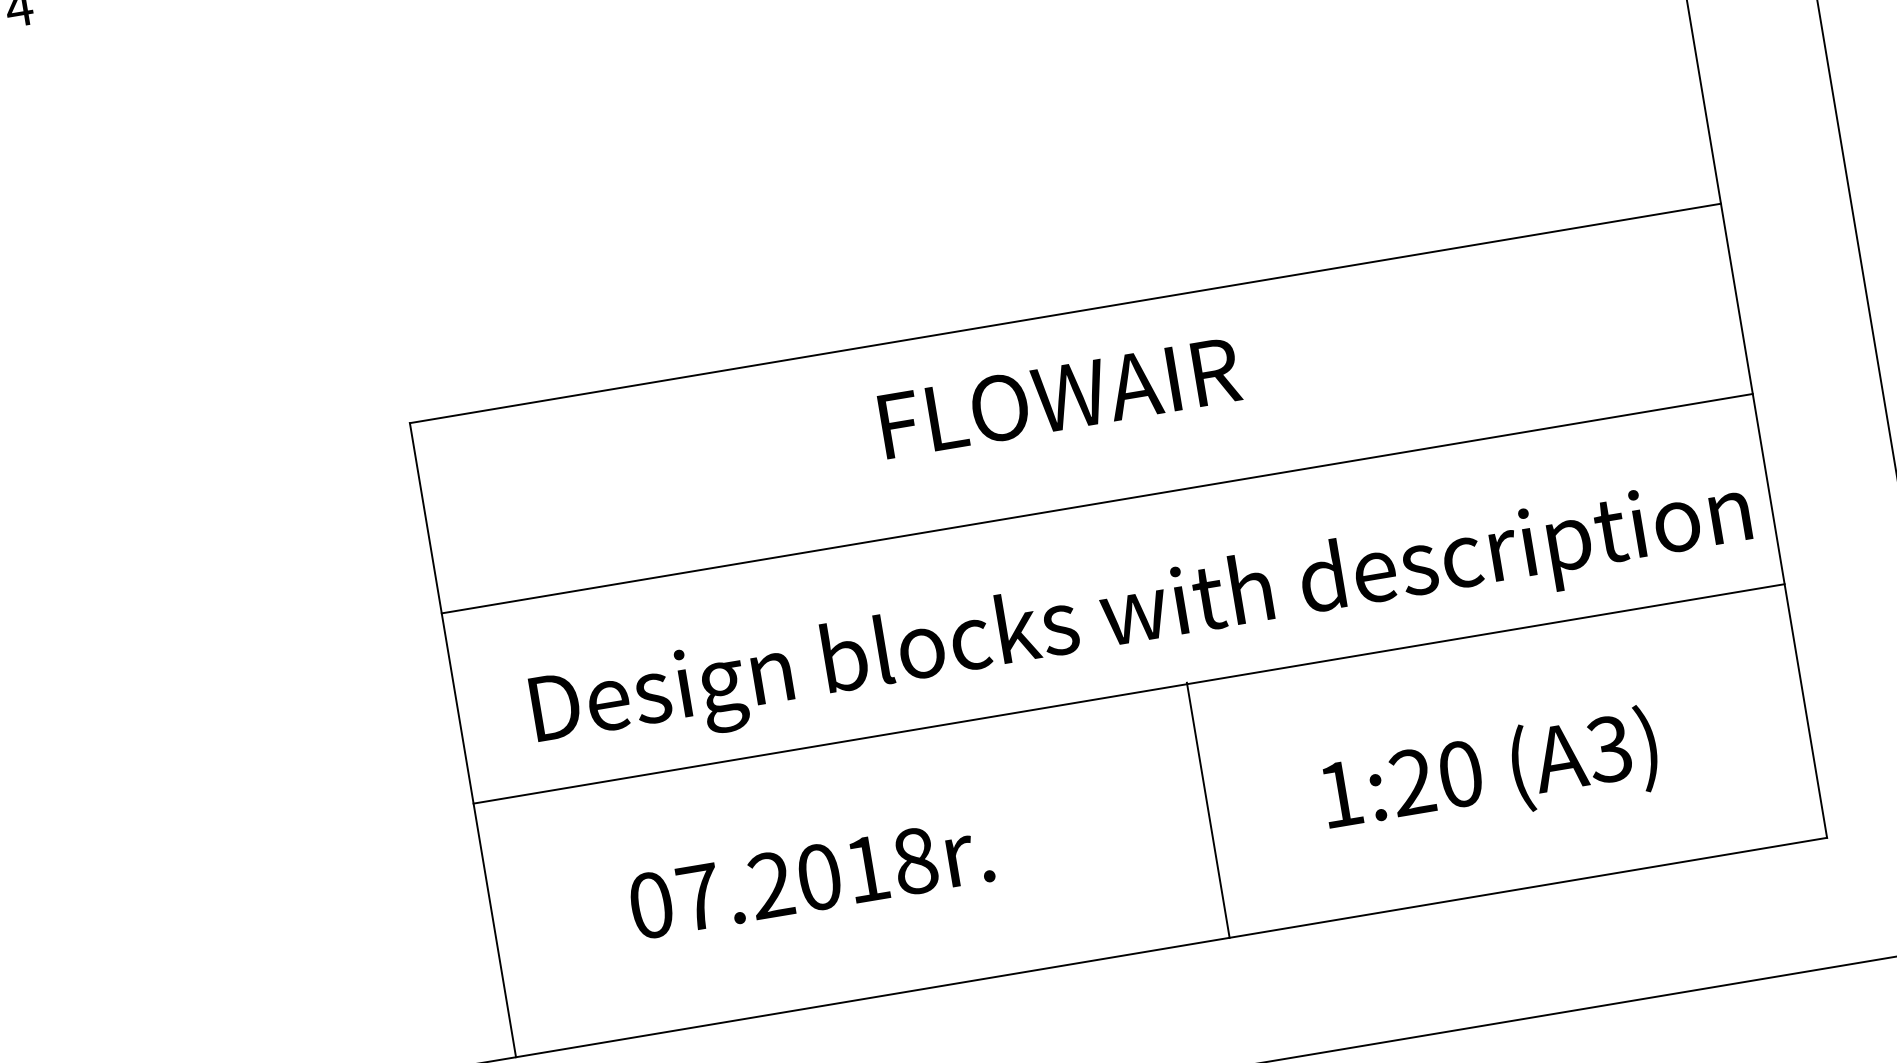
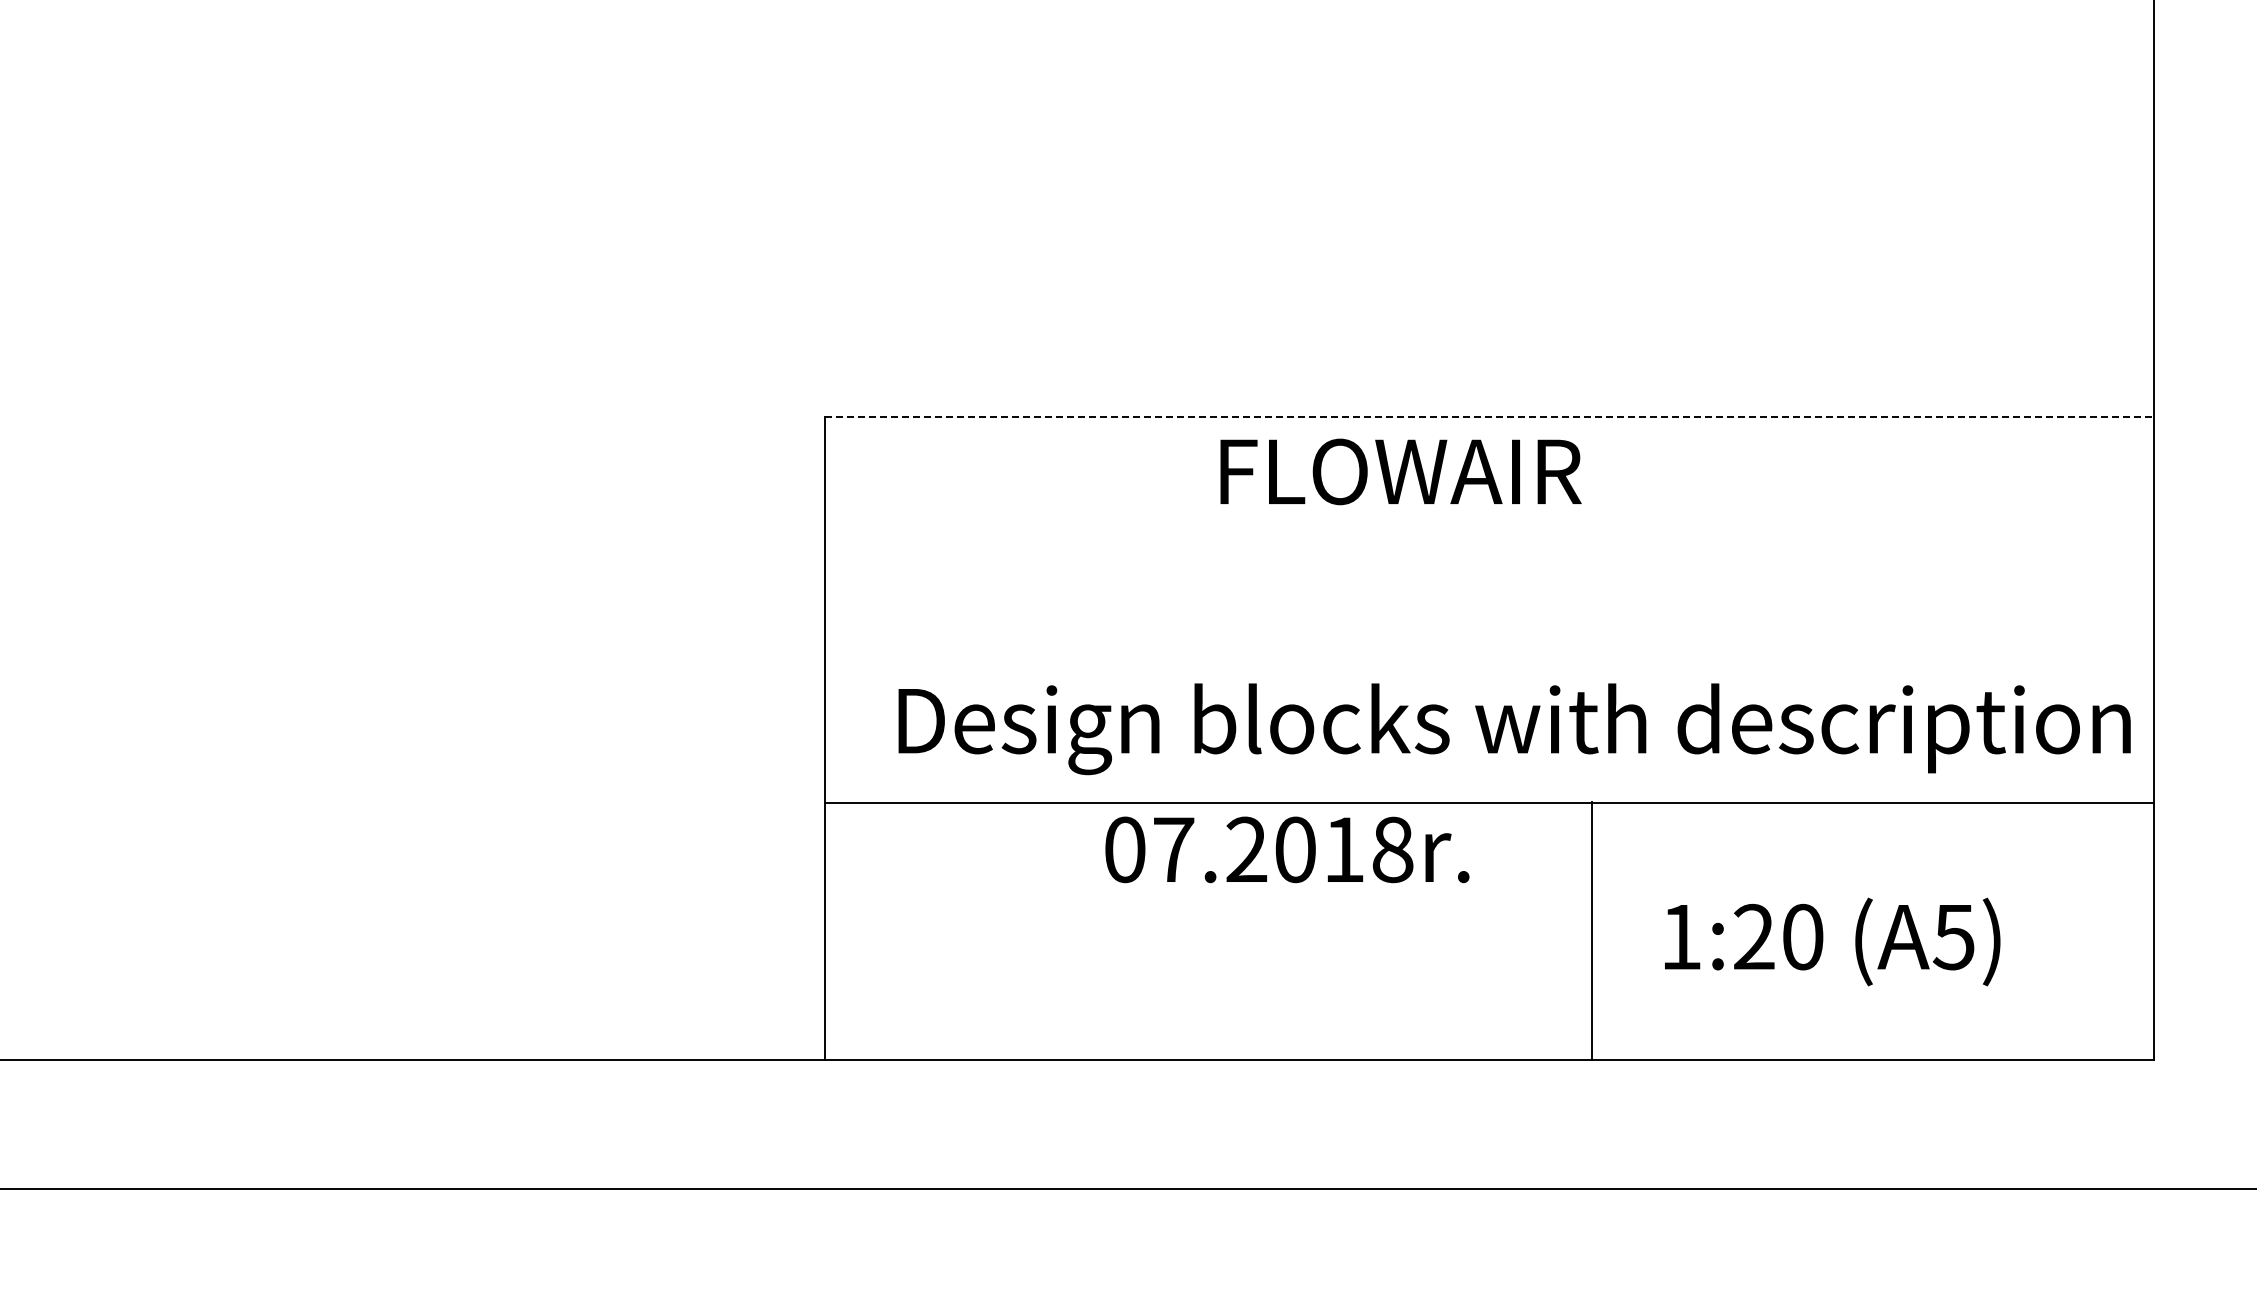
line: (1065, 313) -> (1489, 417), solid -> dashed
text: (1059, 397) -> (1400, 471), moved
line: (1096, 503) -> (1488, 610), removed
text: (1608, 748) -> (1953, 936), (A3) -> (A5)
line: (1208, 809) -> (1592, 930), moved
text: (811, 878) -> (1287, 849), moved

